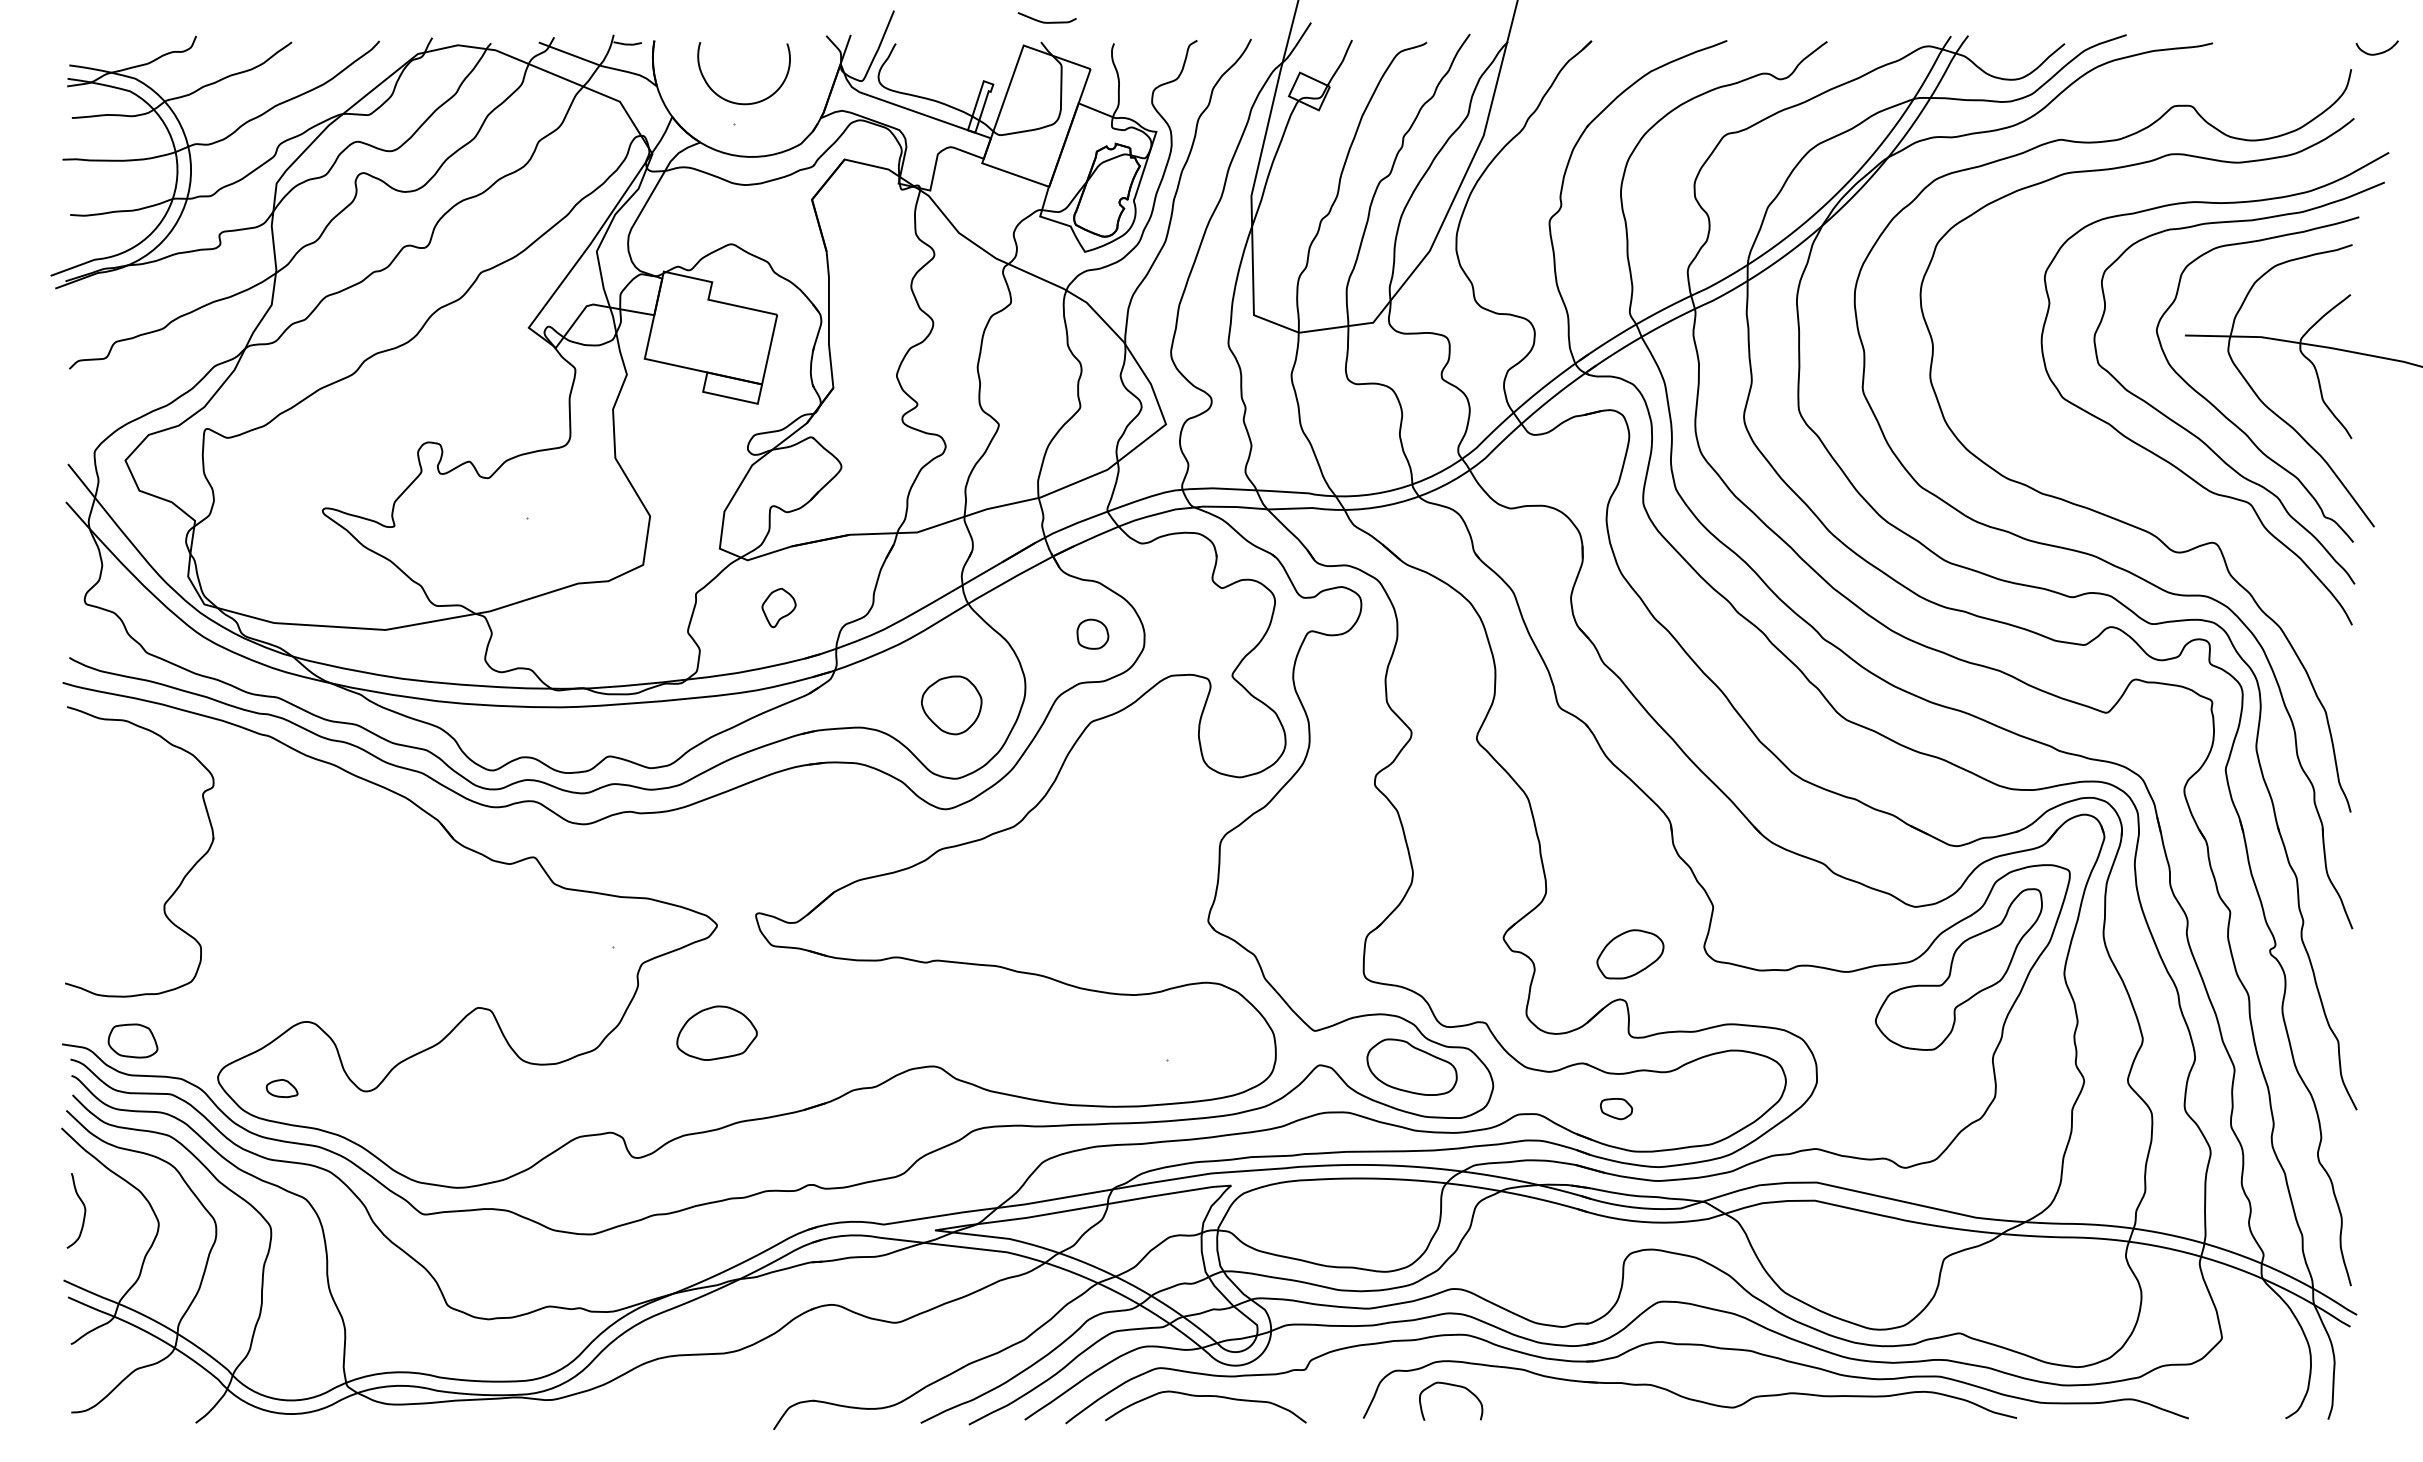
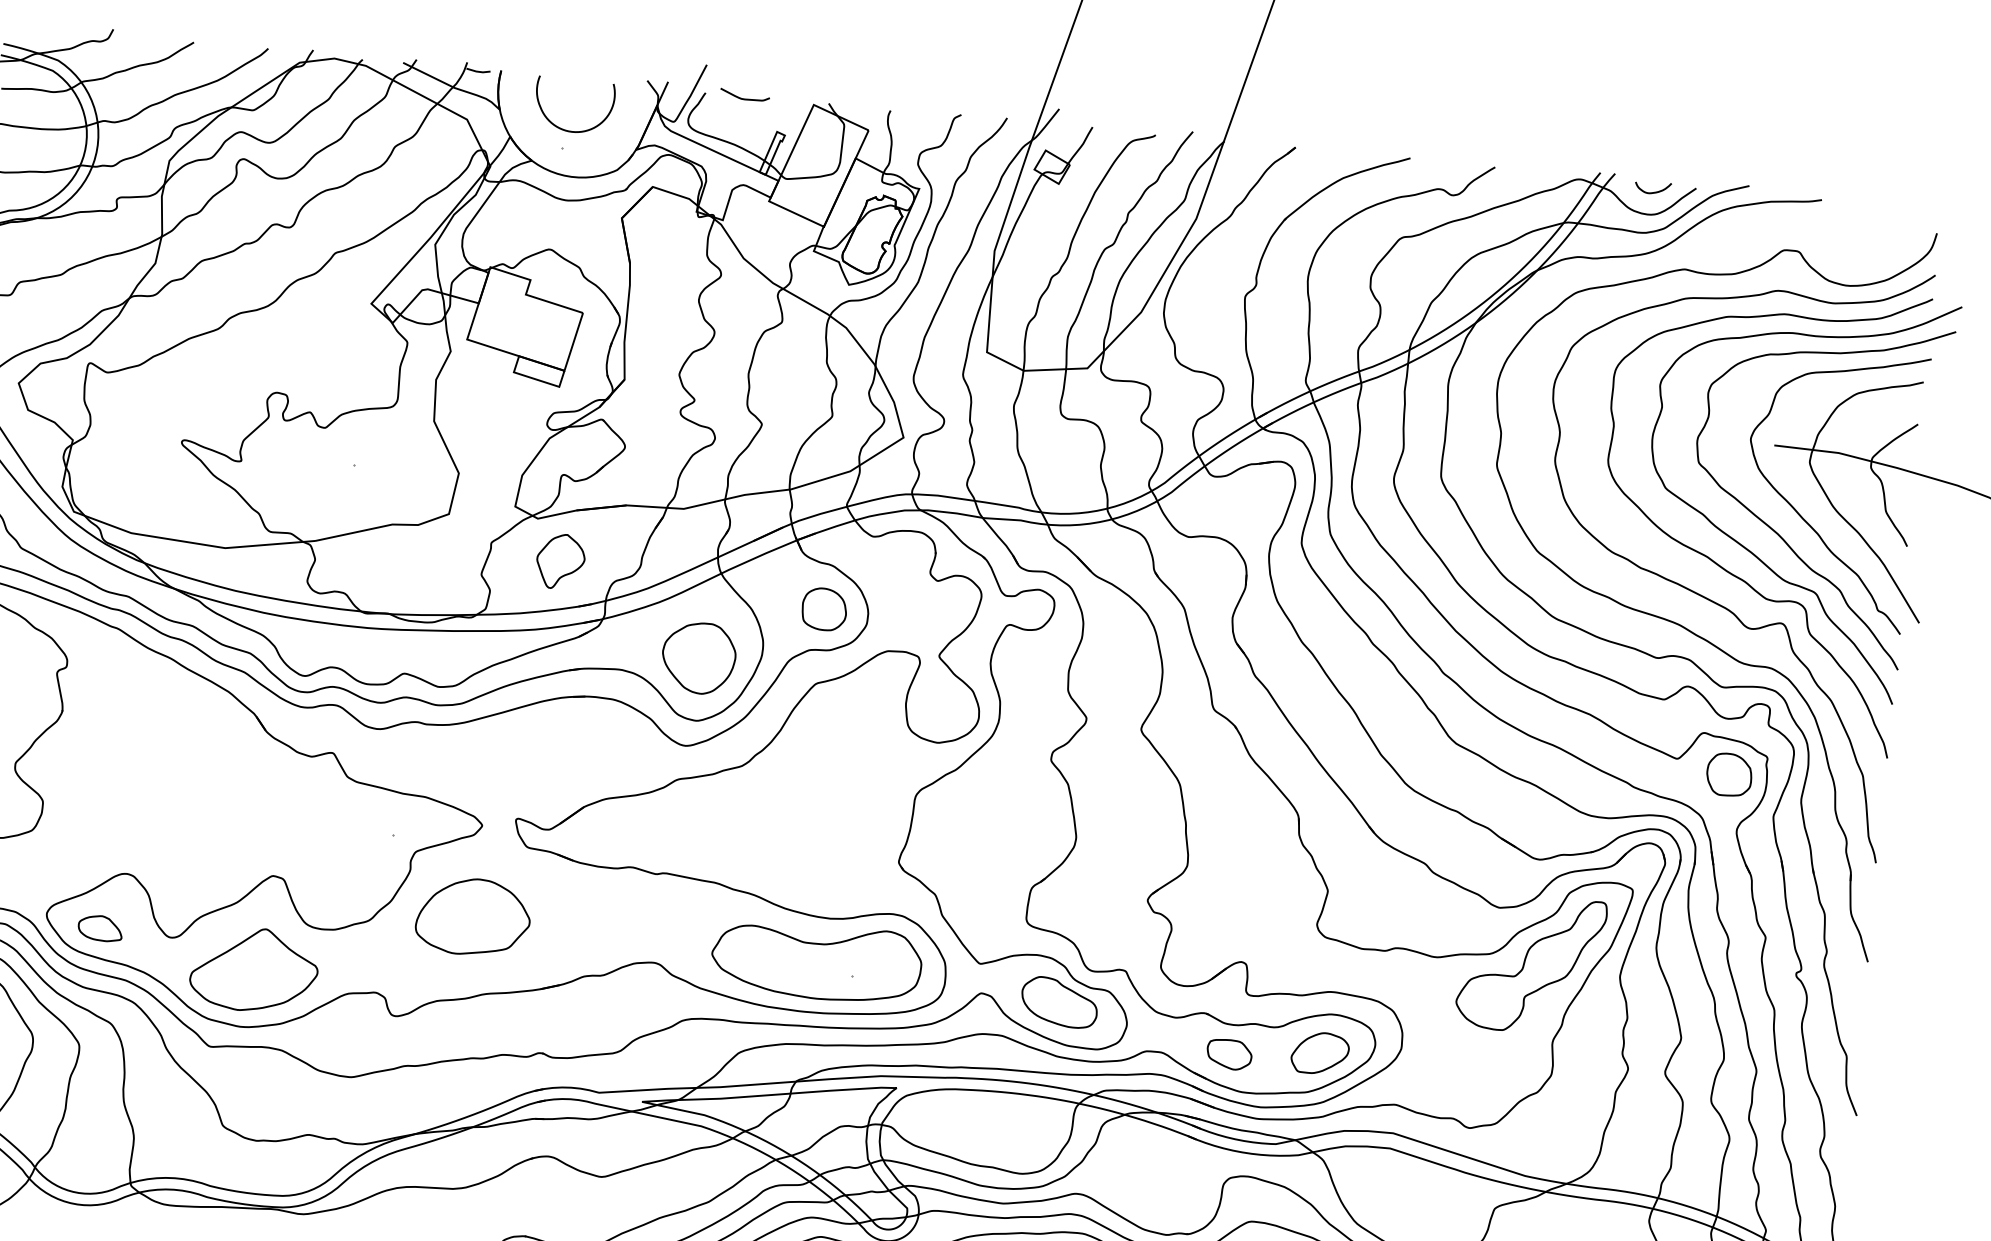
curve: (1046, 21) -> (744, 98), moved
curve: (2378, 52) -> (1653, 191), moved
curve: (2131, 479) -> (1717, 563), added
part: (778, 607) -> (560, 561), size x1.67
part: (1092, 634) -> (824, 609), size x1.67
part: (951, 705) -> (698, 658), size x1.43
part: (2169, 725) -> (1729, 774), added
part: (1630, 954) -> (1320, 1053), moved
part: (716, 1032) -> (472, 916), size x1.67
part: (1123, 1046) -> (816, 961), added
part: (281, 1088) -> (99, 928), size x1.67
part: (1616, 1108) -> (1229, 1054), size x1.67
part: (466, 1119) -> (254, 969), added

